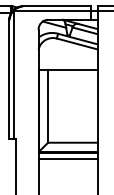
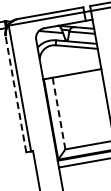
line: (9, 79) -> (16, 93), solid -> dashed
line: (48, 106) -> (59, 113), solid -> dashed

